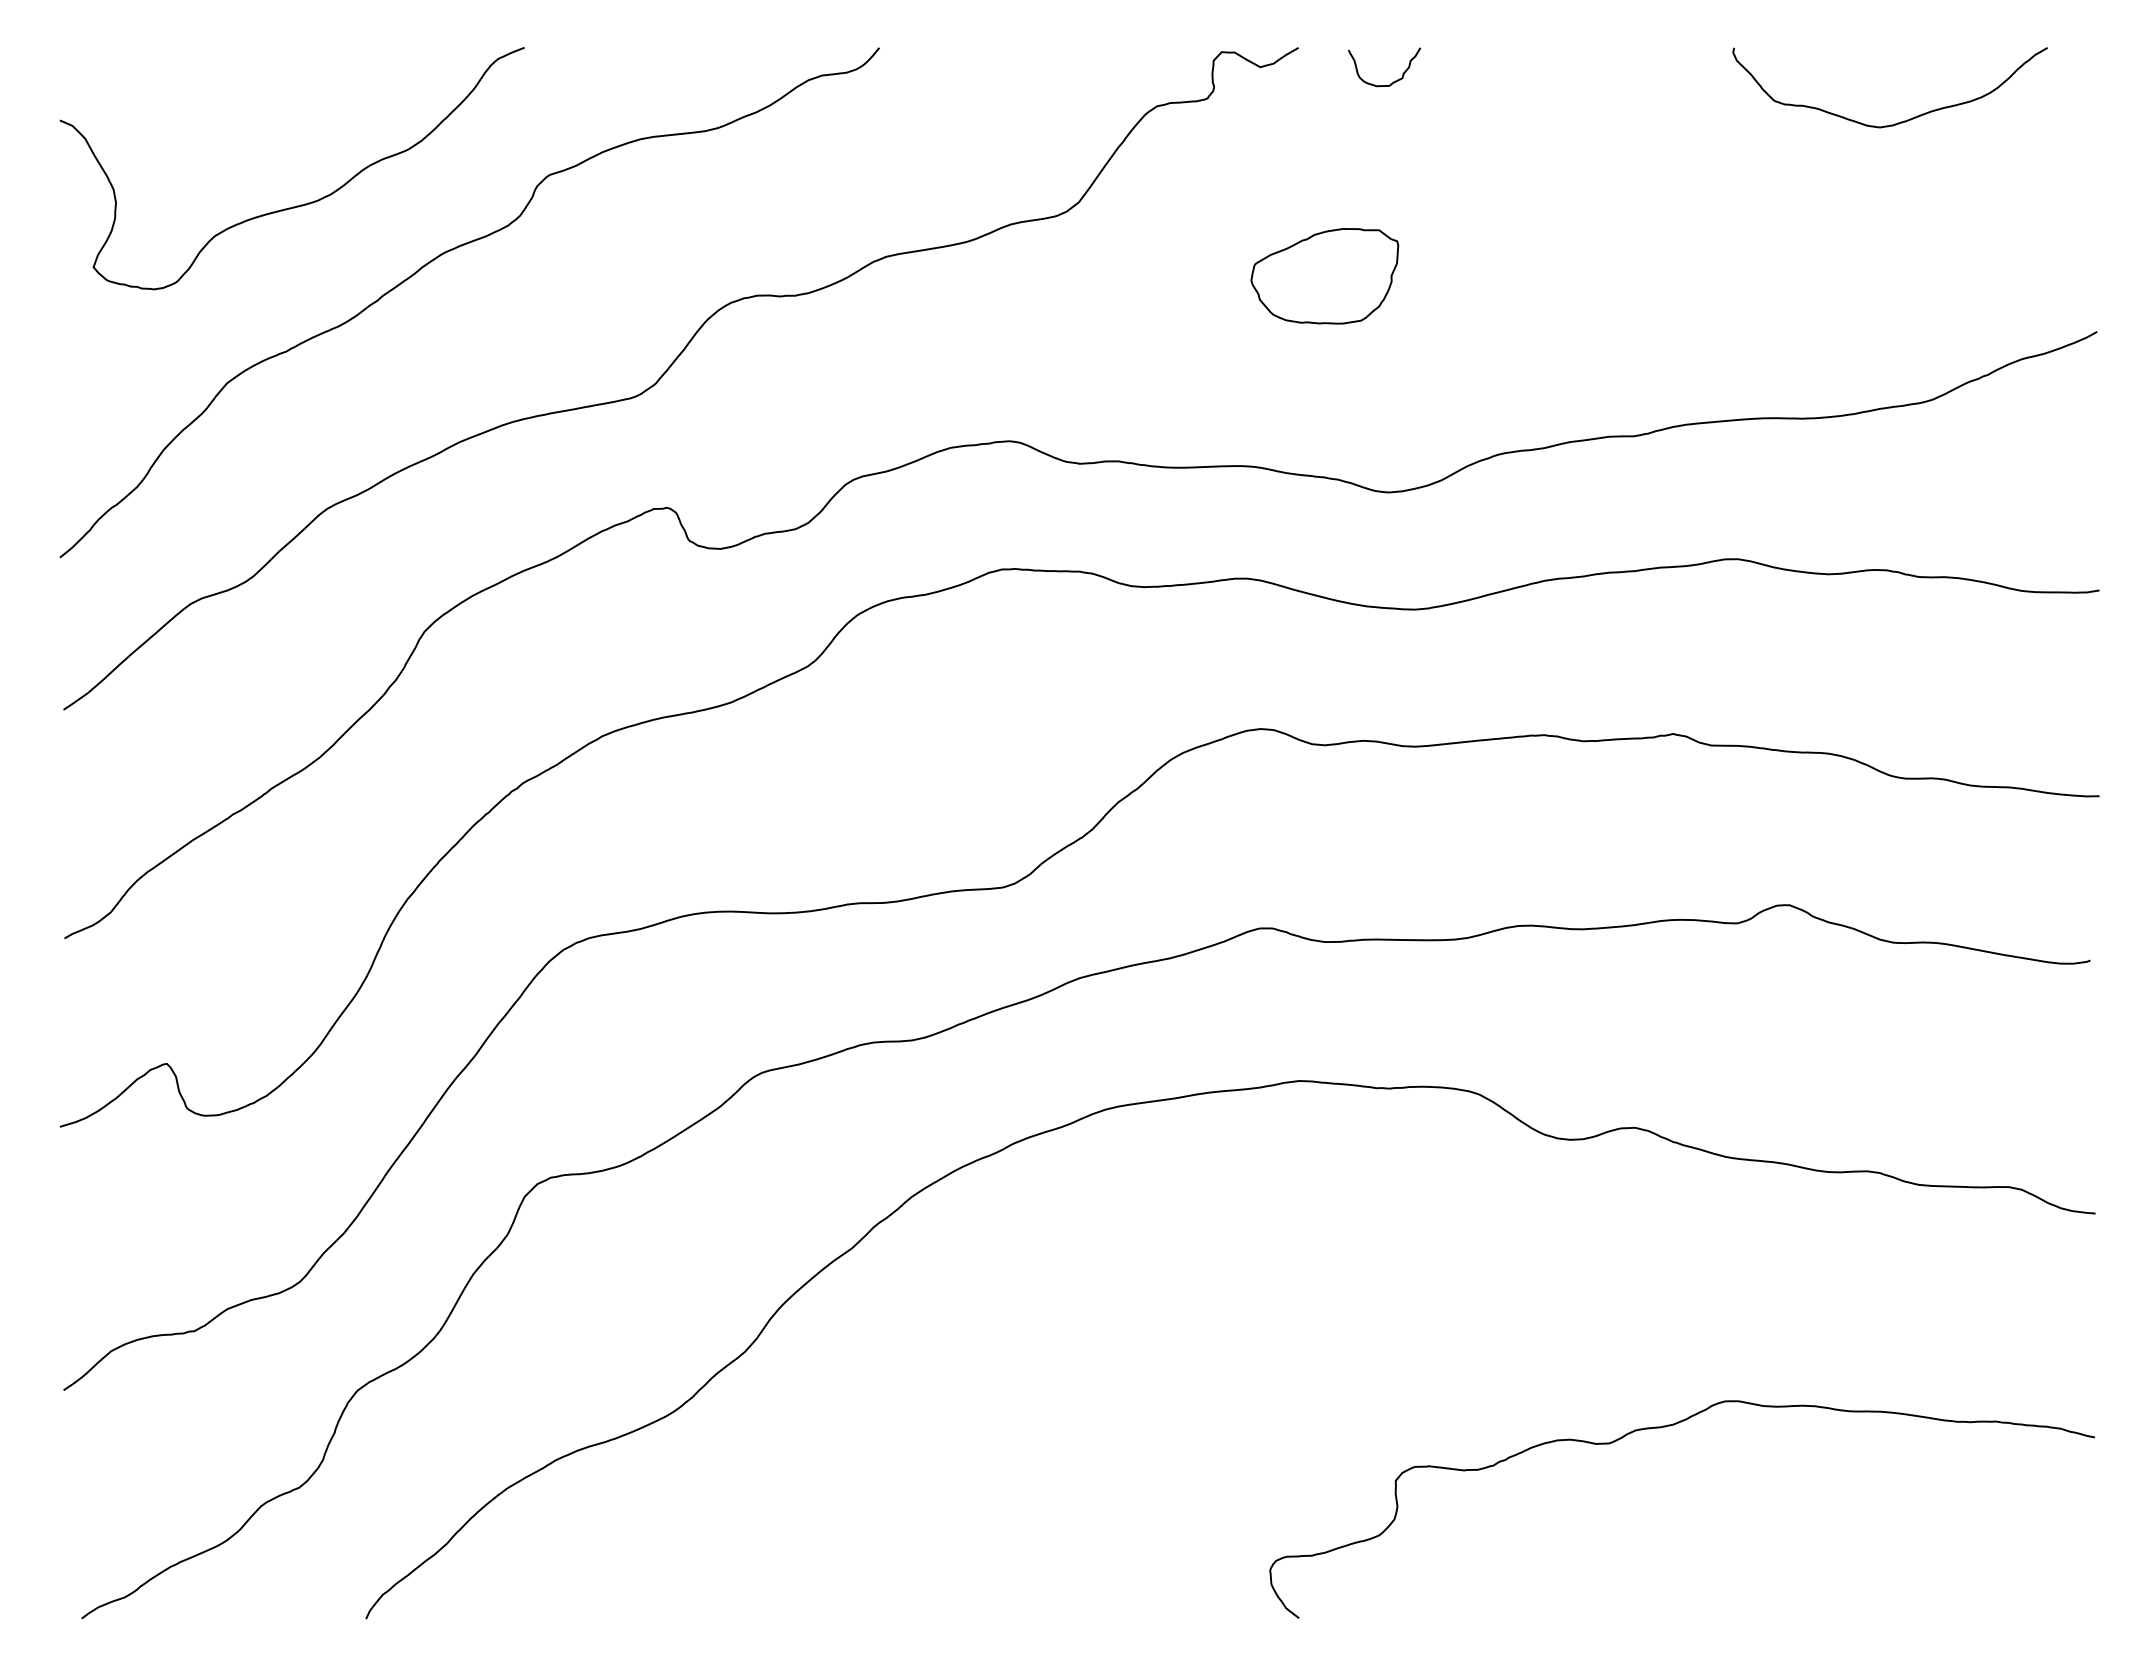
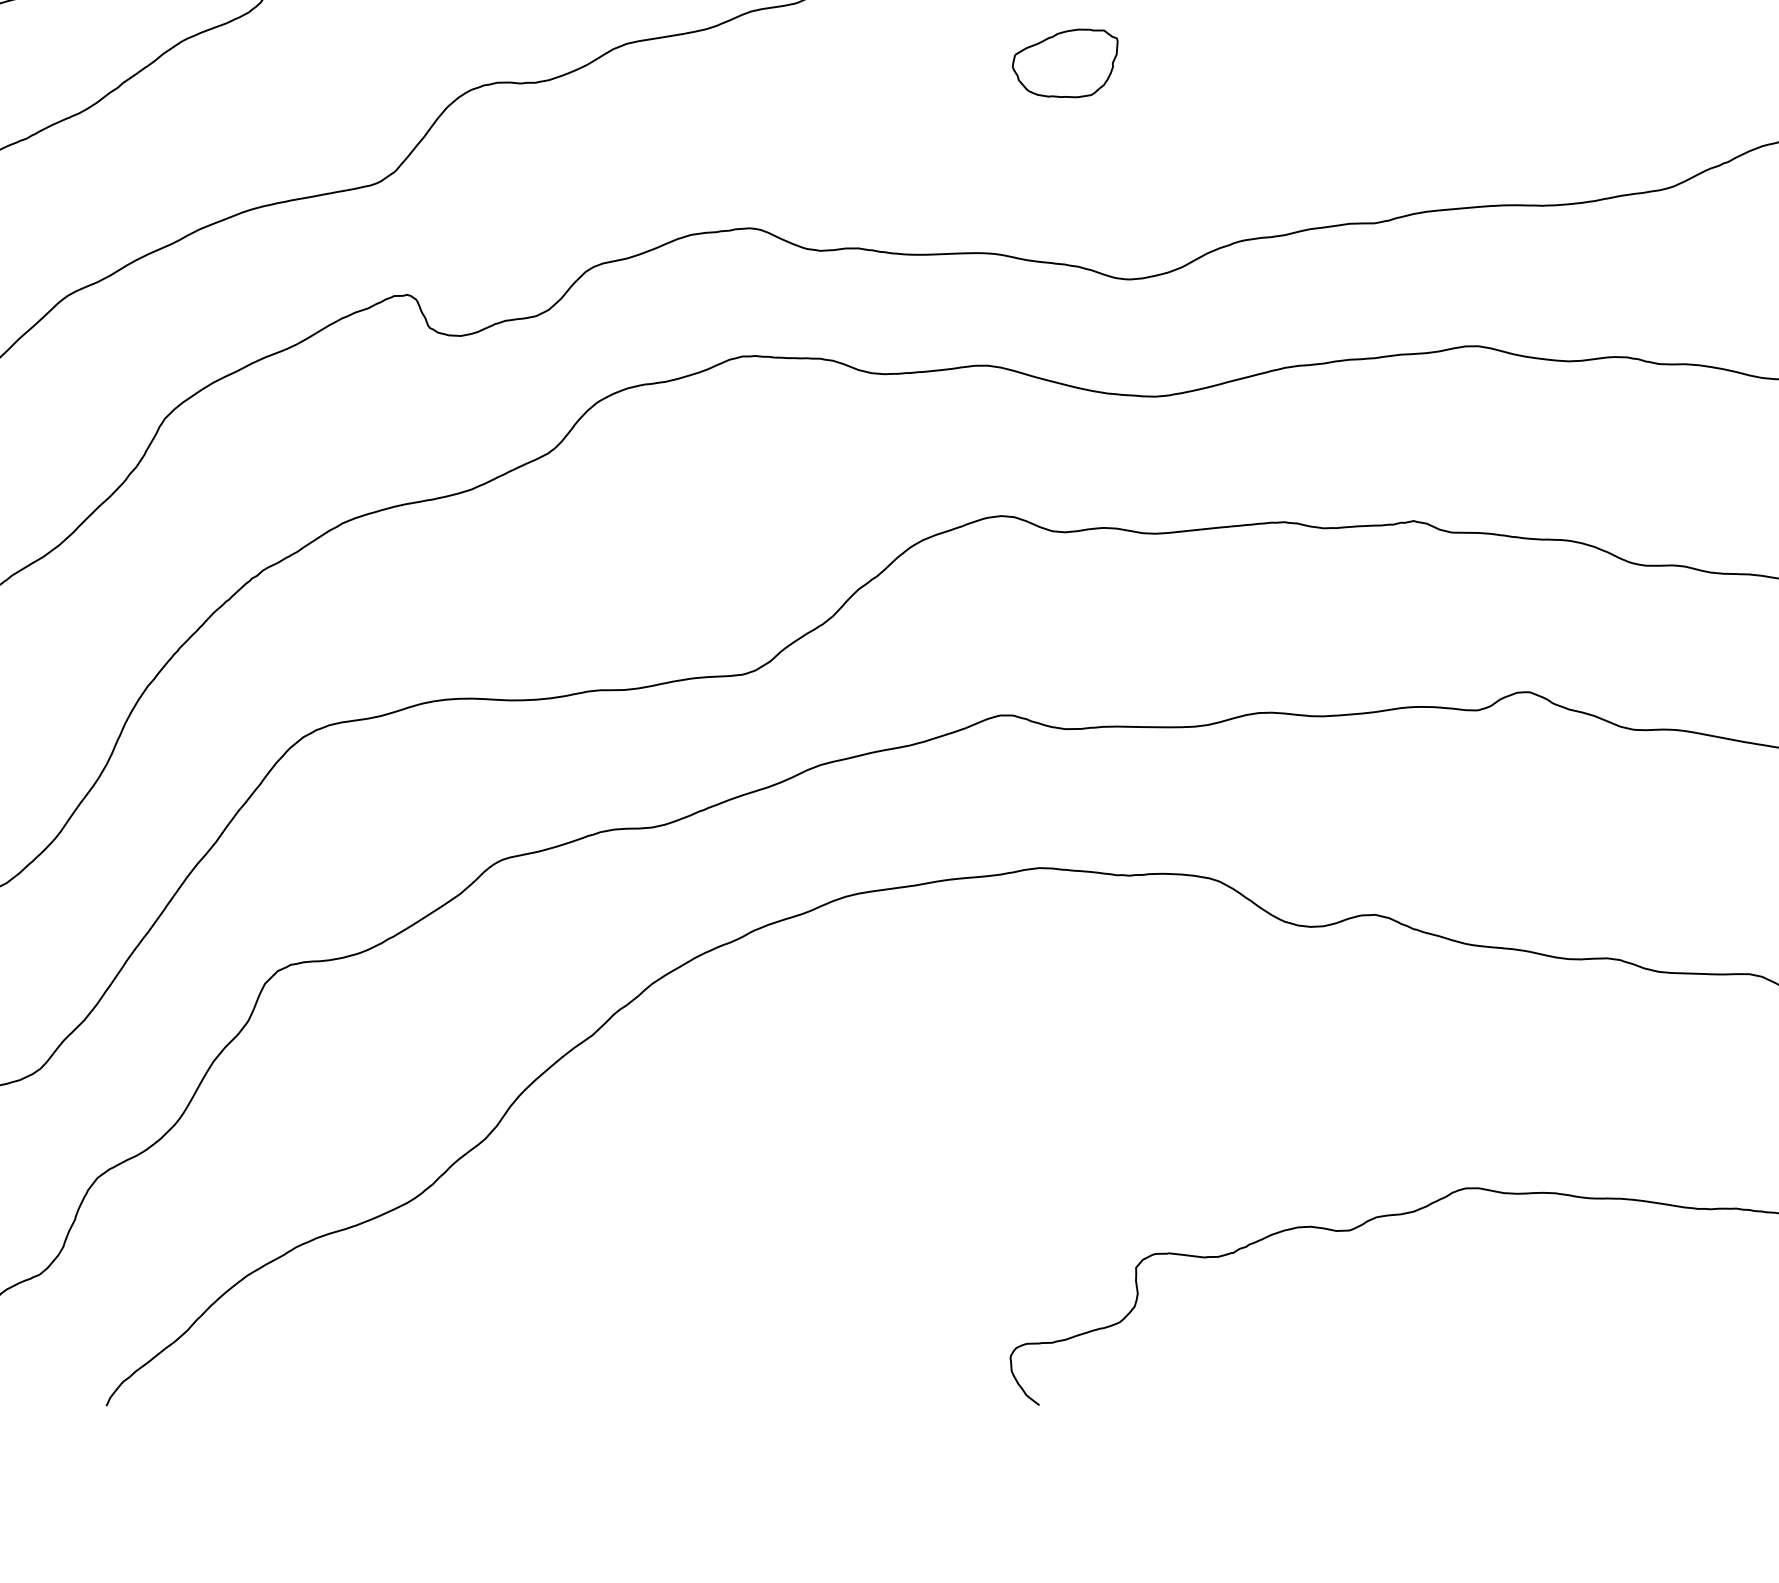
part: (1324, 276) -> (1064, 63), size x0.71

